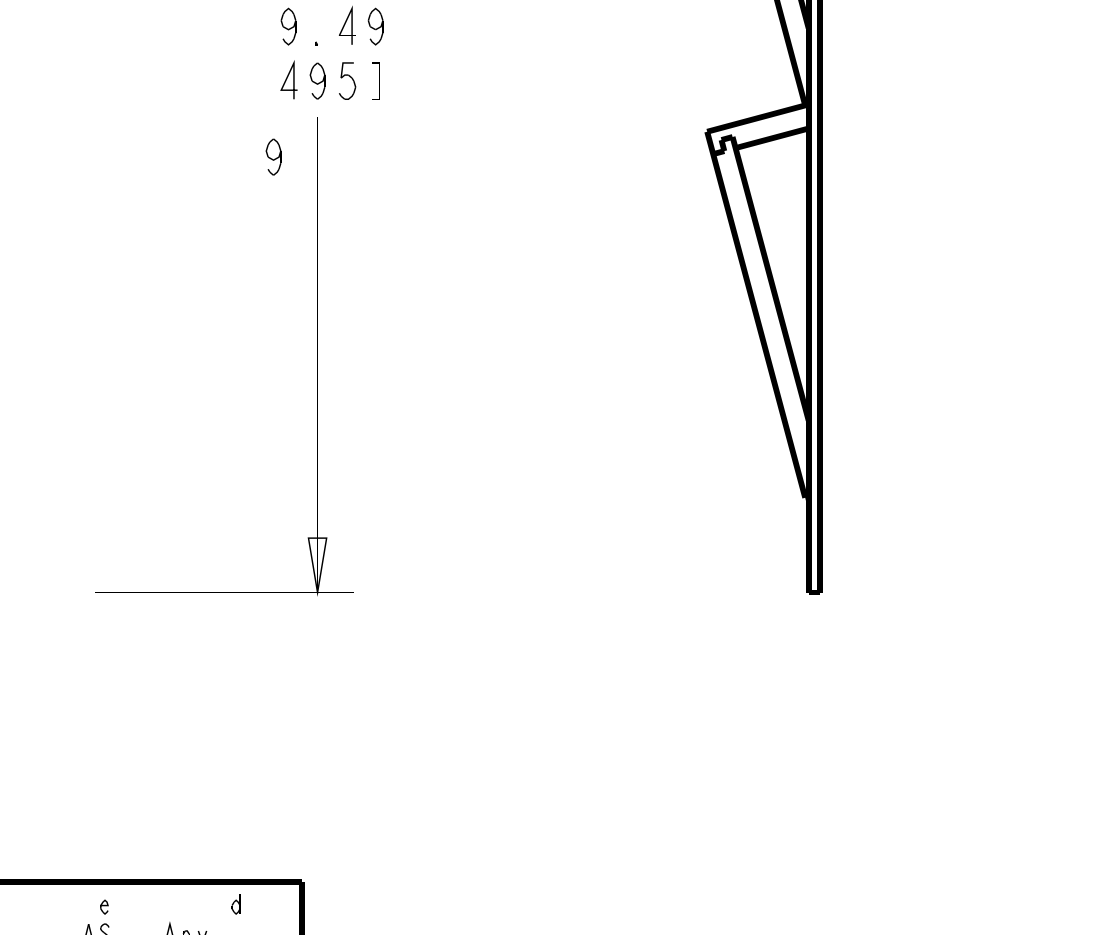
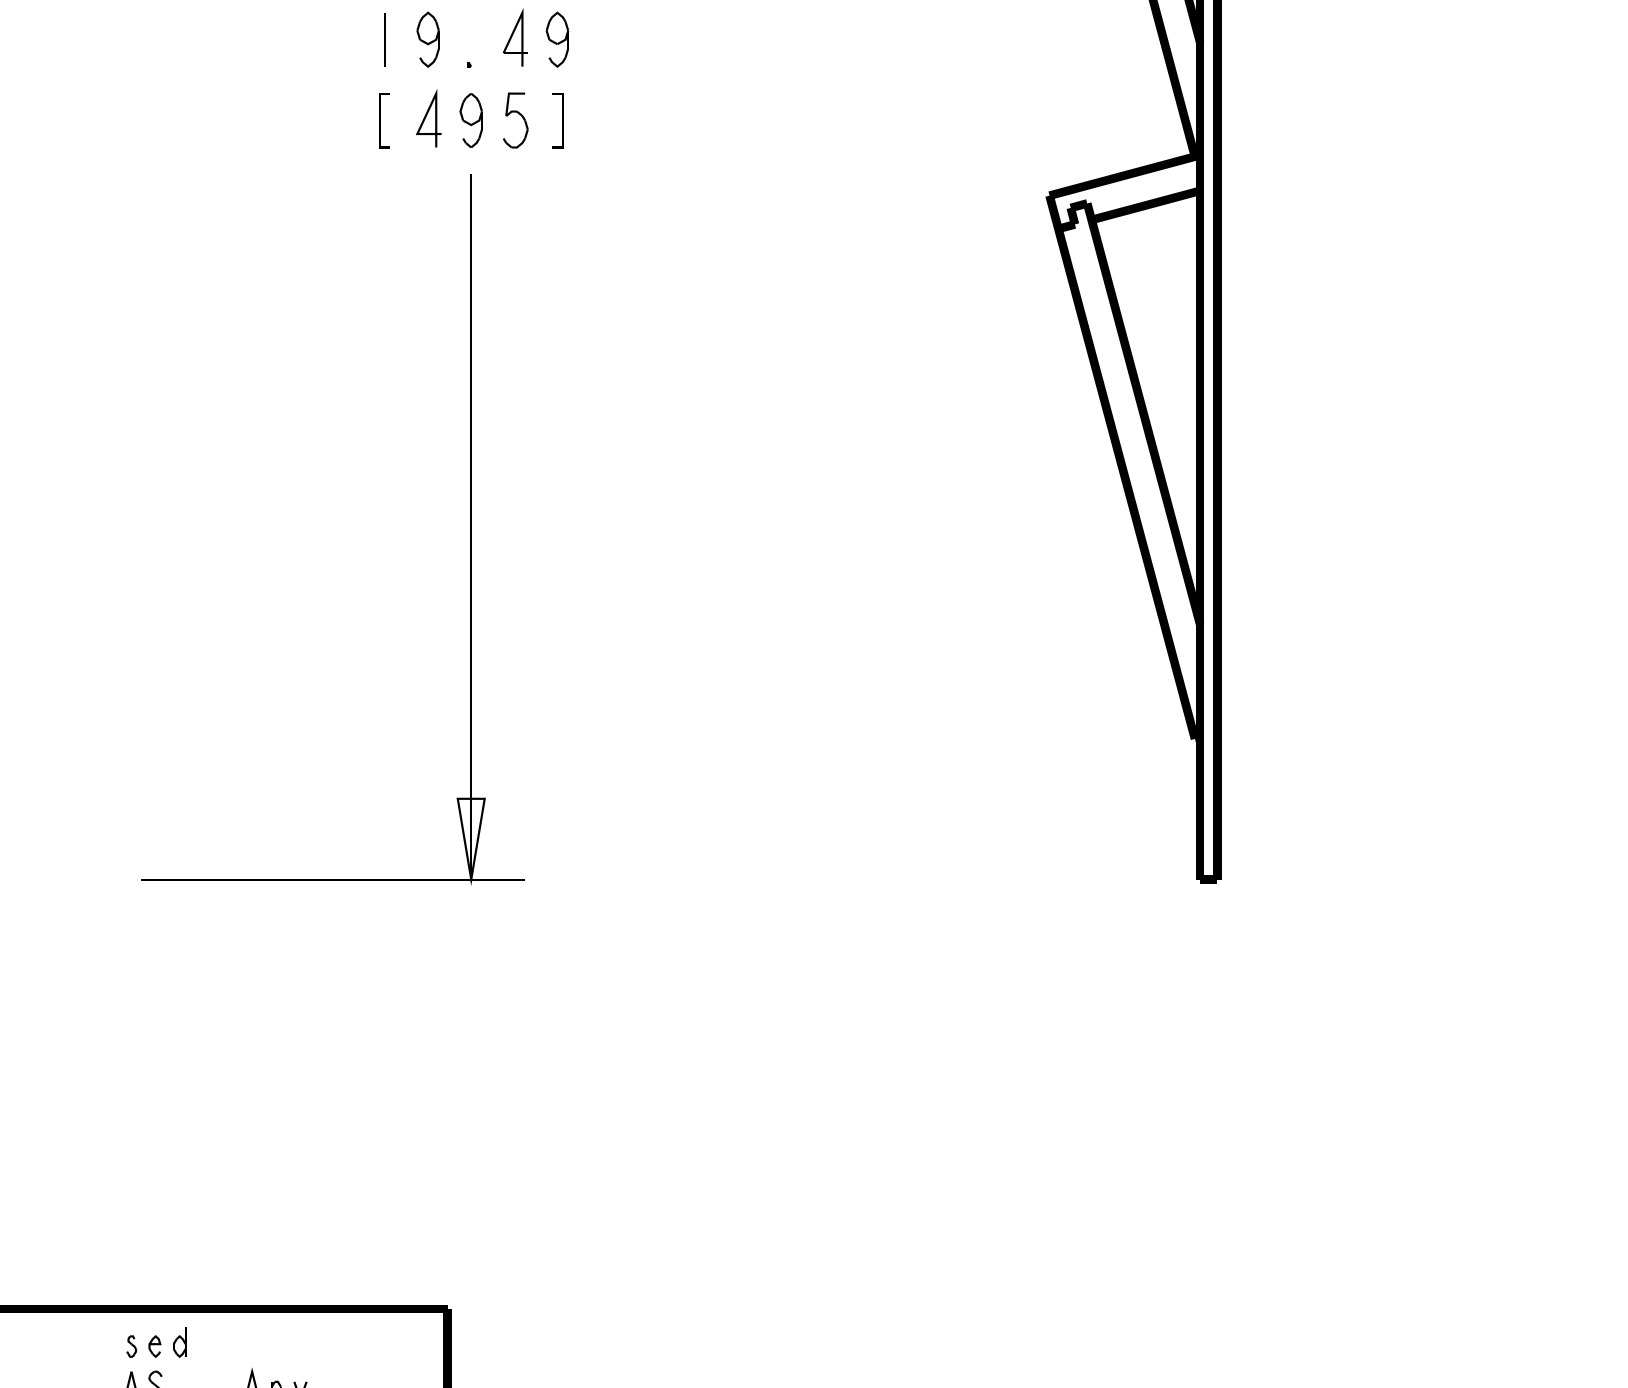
line: (259, 26) -> (385, 39), added
line: (256, 80) -> (380, 119), added
part: (273, 156) -> (405, 232), removed
part: (235, 904) -> (178, 1342), moved
part: (88, 906) -> (131, 1345), added

